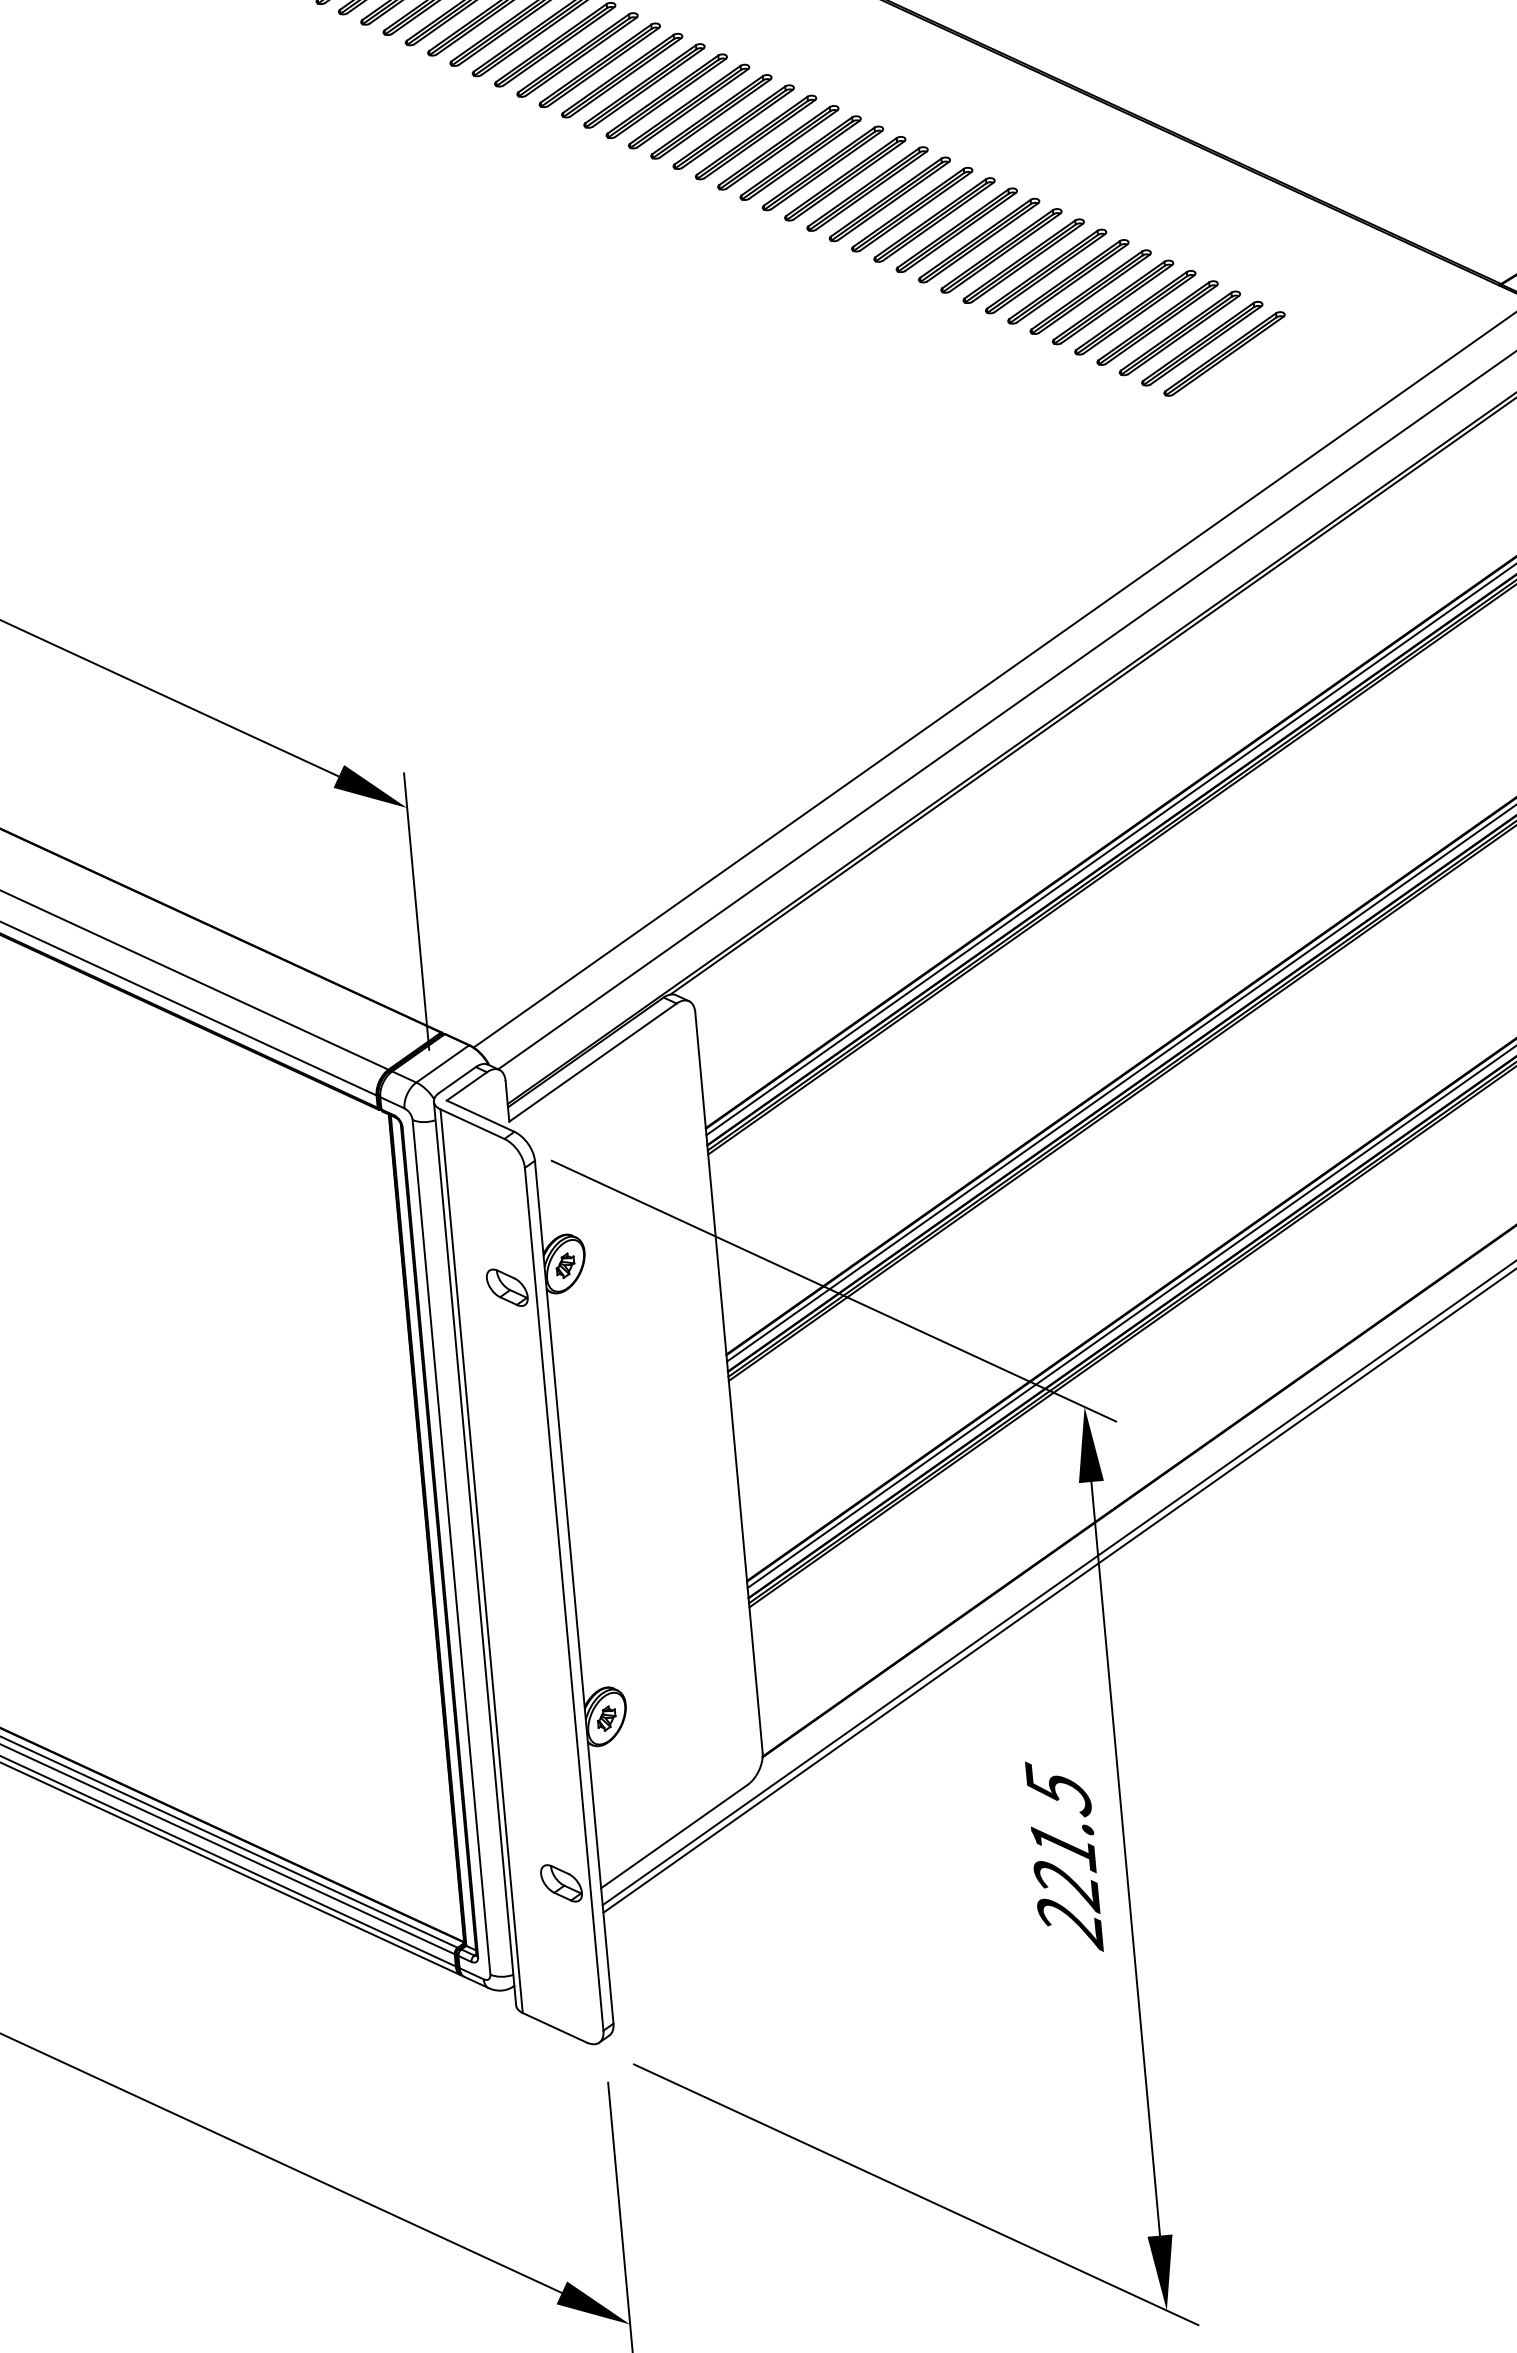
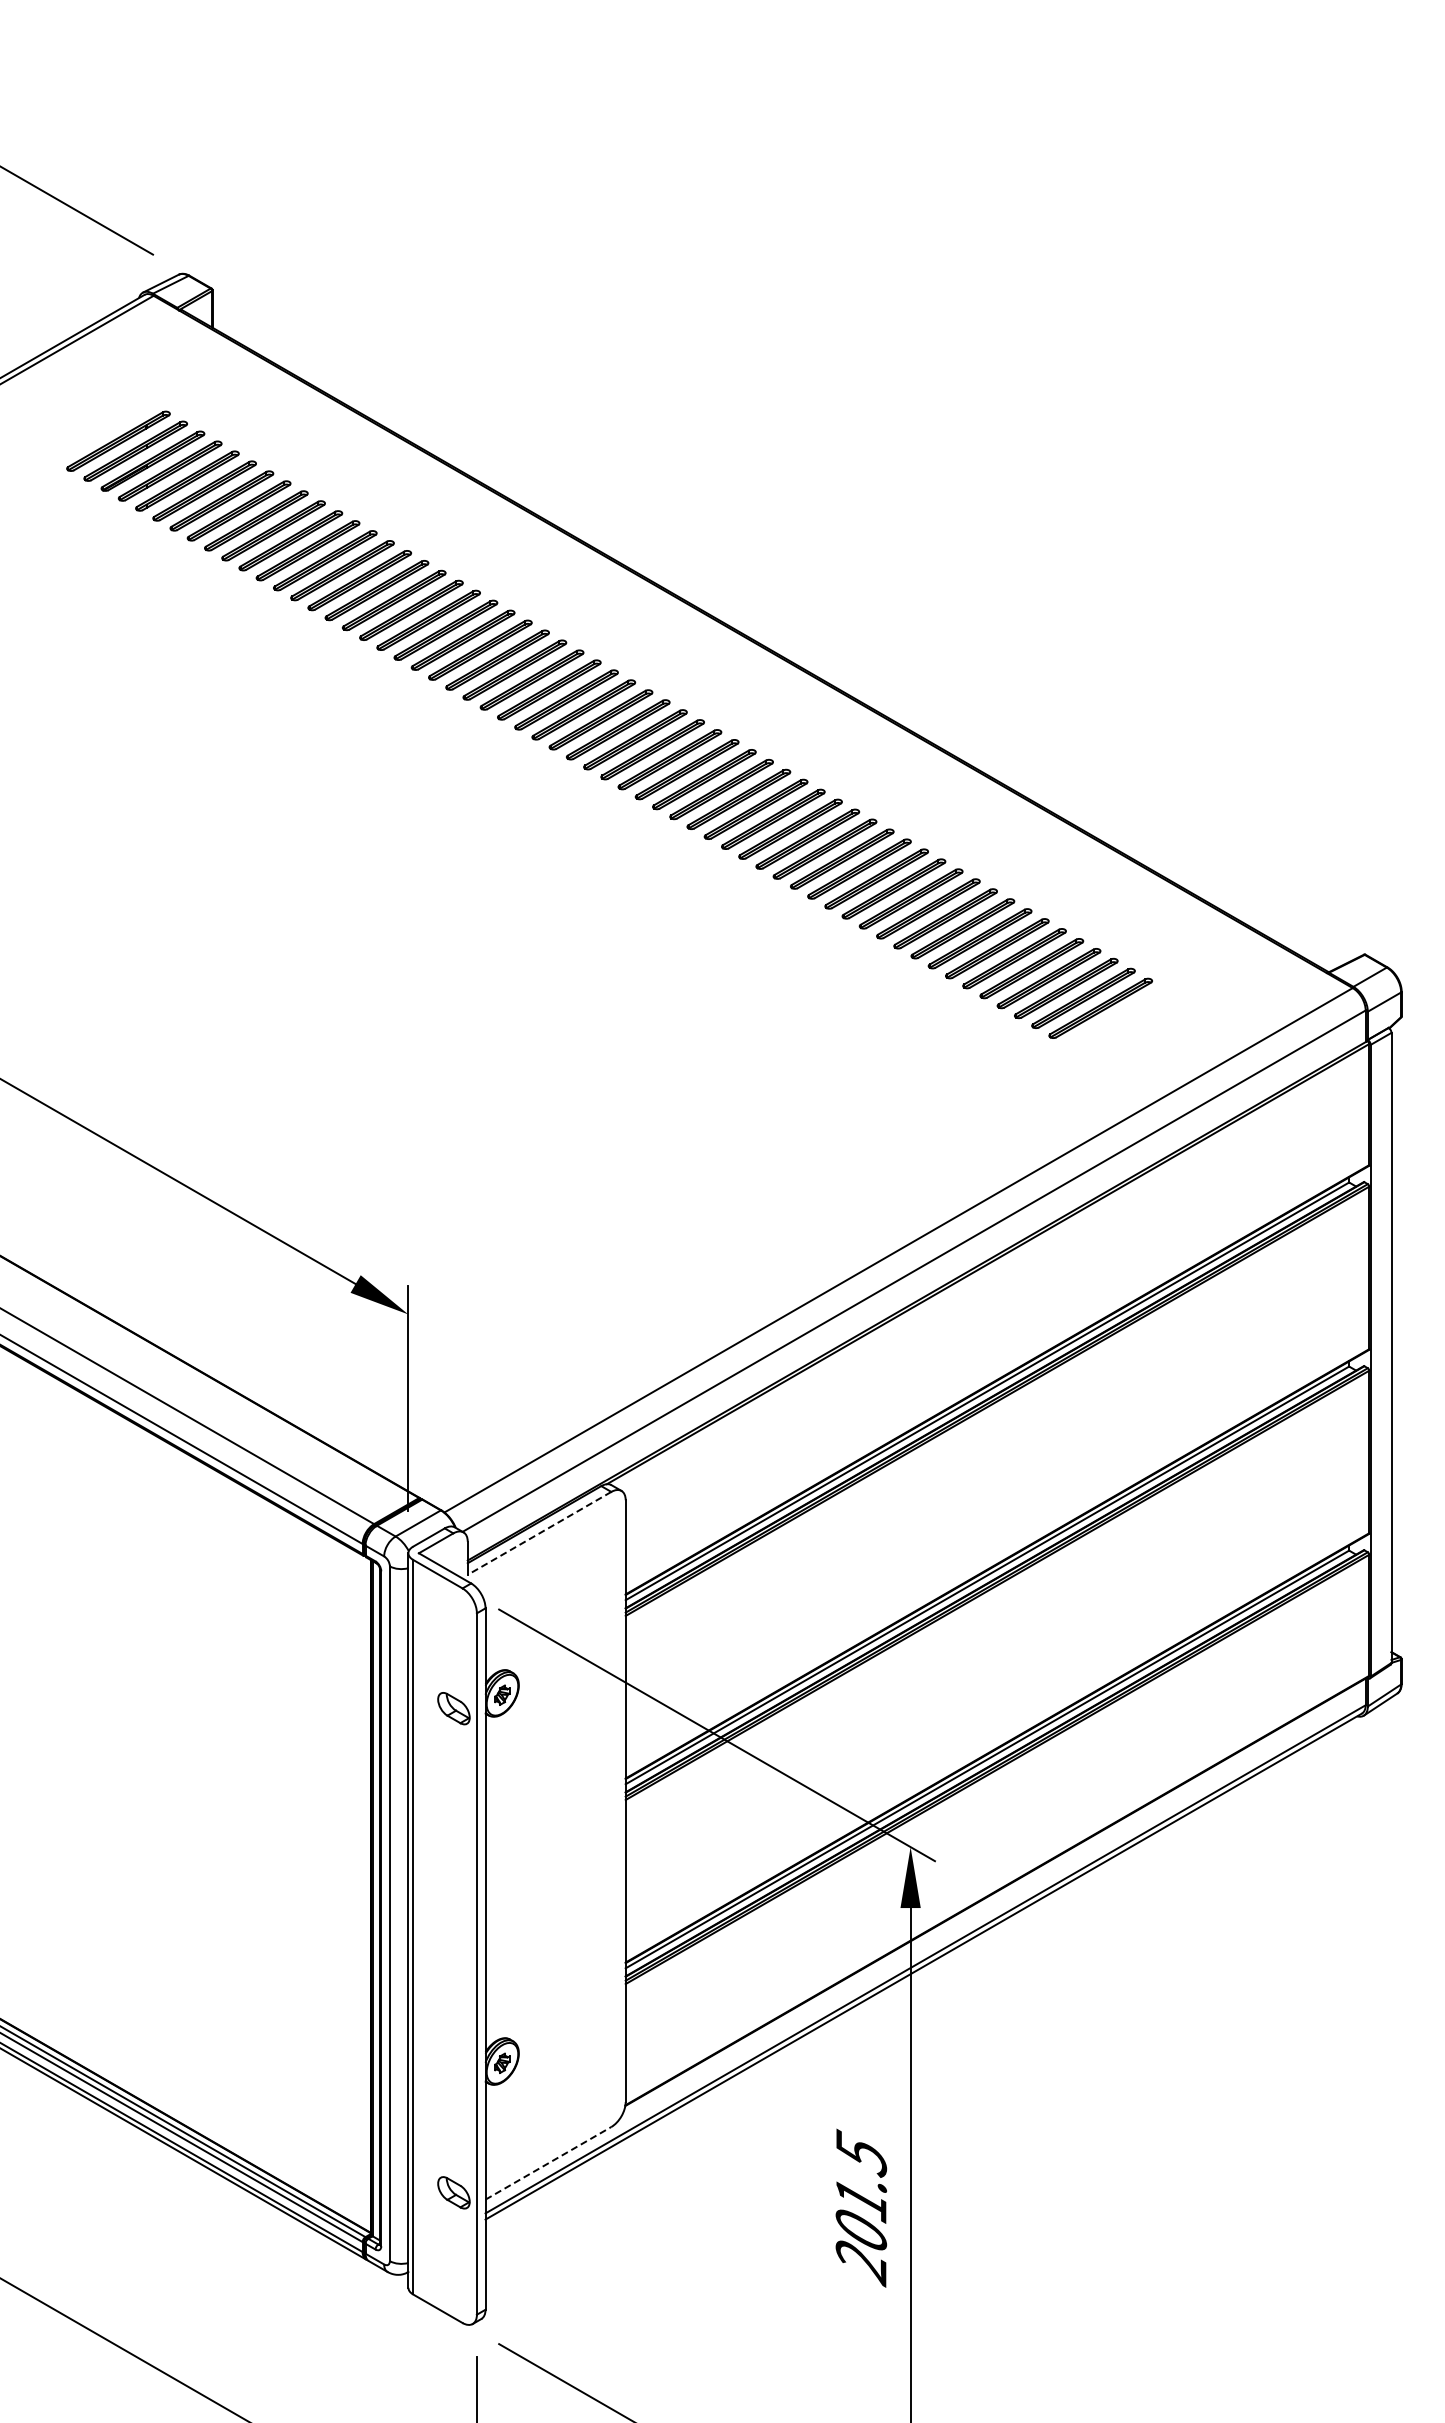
line: (592, 1062) -> (539, 1533), solid -> dashed
line: (674, 1836) -> (548, 2163), solid -> dashed
text: (1067, 1886) -> (861, 2232), 221.5 -> 201.5

